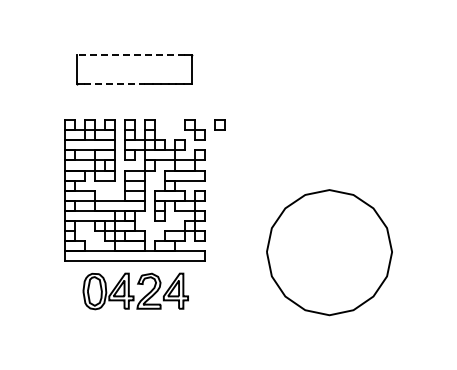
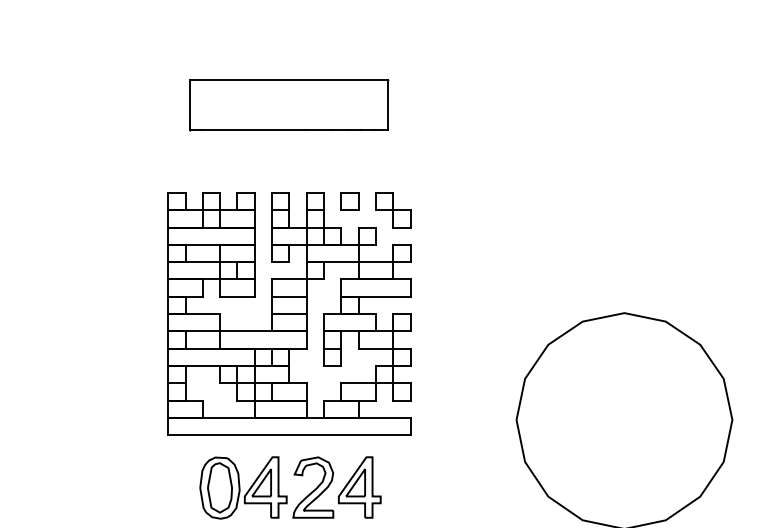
line: (131, 54) -> (283, 79), dashed -> solid
line: (115, 83) -> (255, 129), dashed -> solid
part: (219, 124) -> (348, 200), moved

